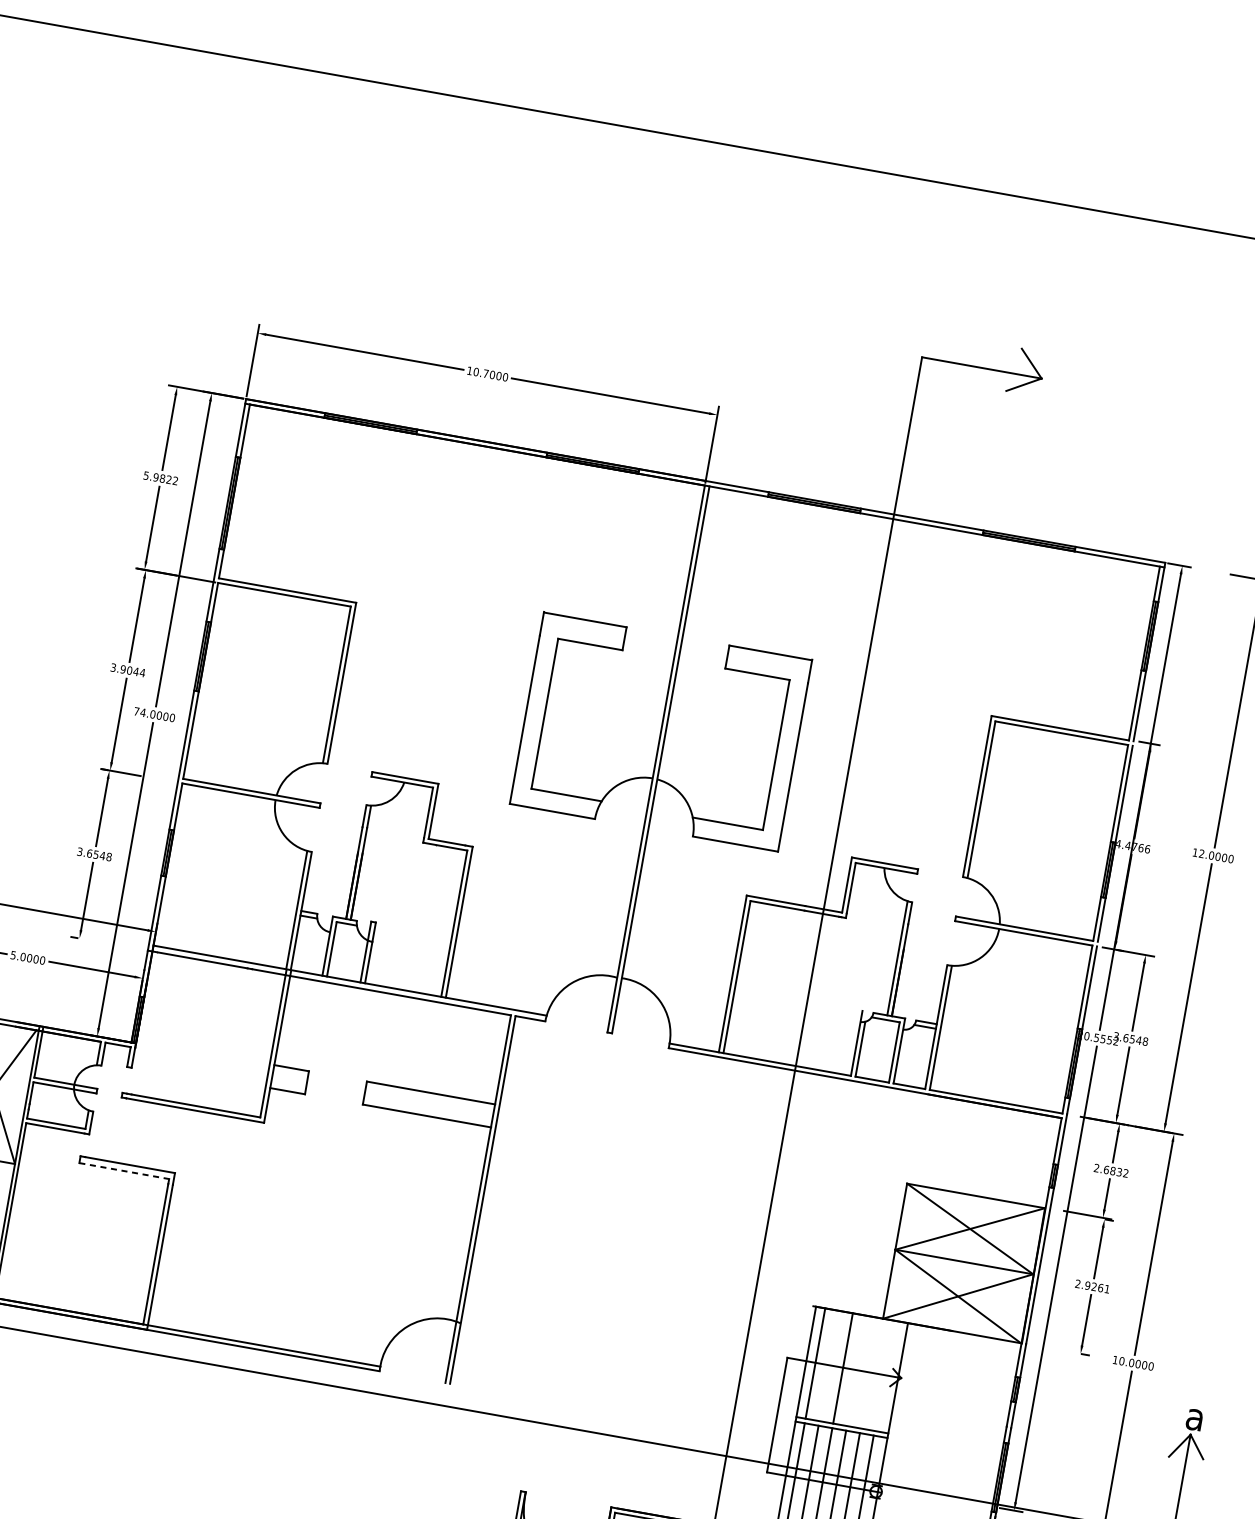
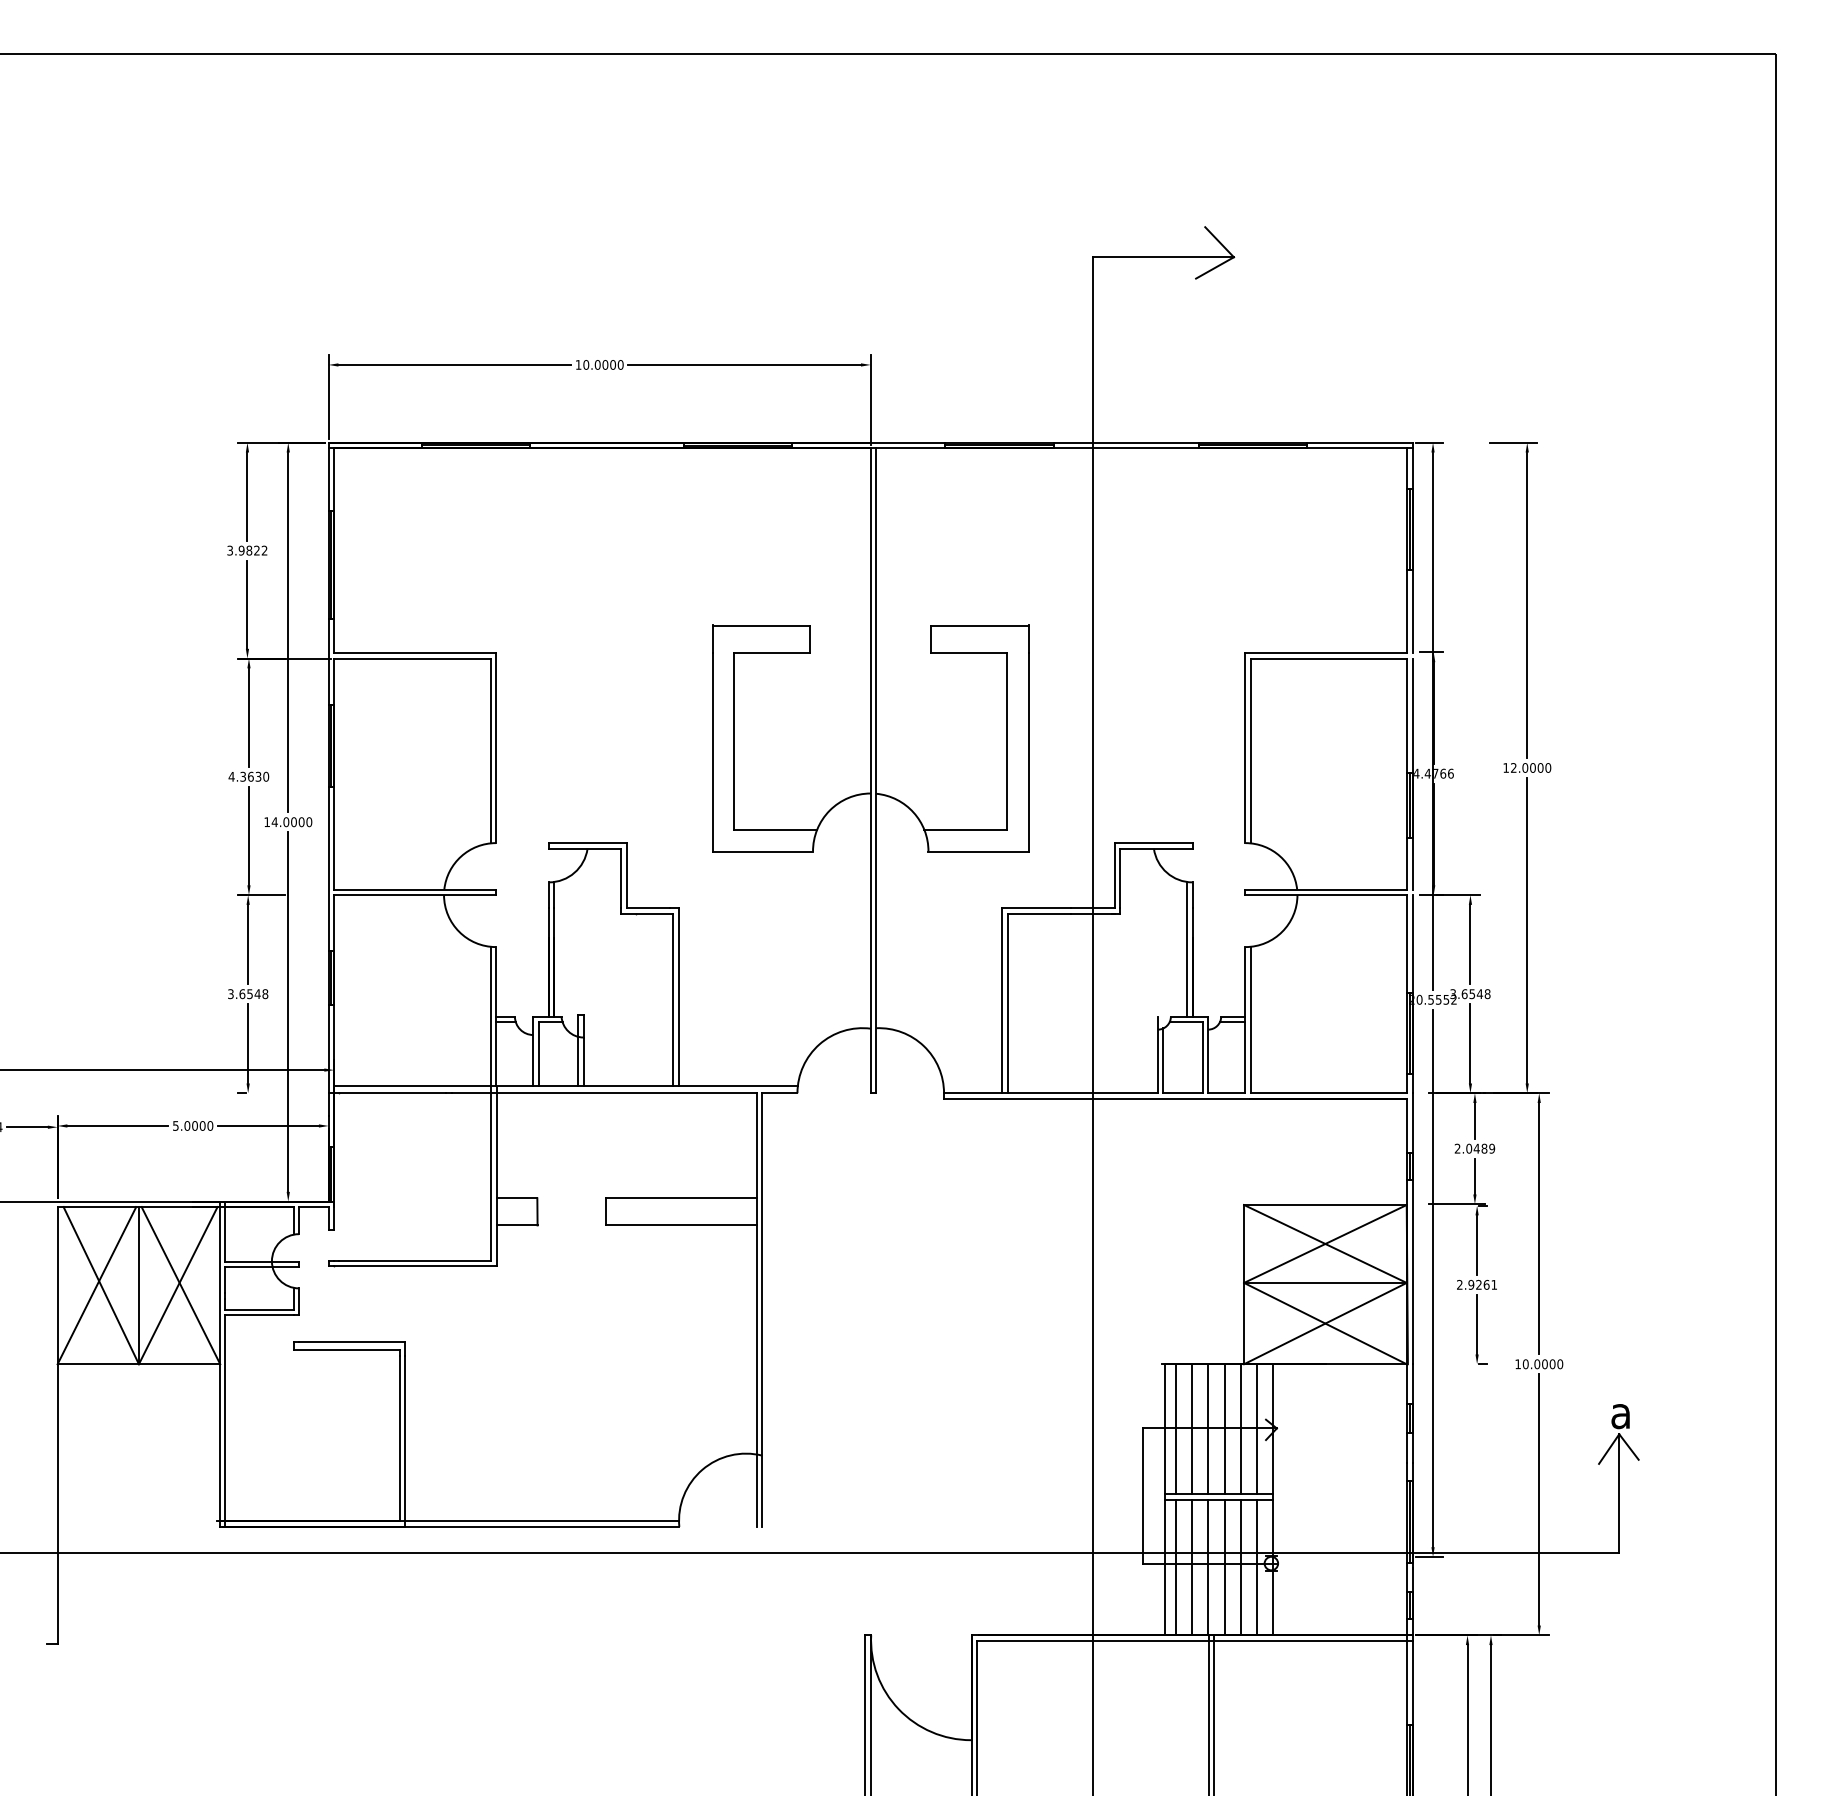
text: (485, 373) -> (597, 364), 10.7000 -> 10.0000
text: (145, 474) -> (229, 549), 5.9822 -> 3.9822
text: (127, 669) -> (248, 776), 3.9044 -> 4.3630
text: (136, 710) -> (266, 821), 74.0000 -> 14.0000
line: (124, 1171) -> (346, 1350), dashed -> solid
text: (1116, 1171) -> (1480, 1148), 2.6832 -> 2.0489
line: (829, 1366) -> (1192, 1429), added
line: (856, 1371) -> (1224, 1429), added
line: (870, 1373) -> (1240, 1429), added
line: (884, 1376) -> (1257, 1429), added

